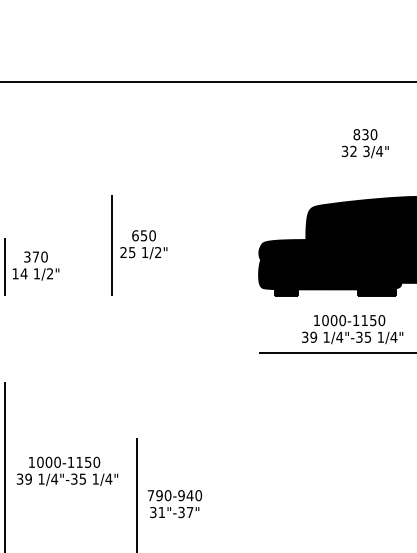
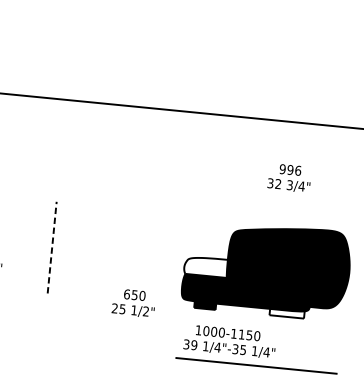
text: (365, 134) -> (290, 169), 830 -> 996
text: (143, 244) -> (133, 302), moved
line: (112, 245) -> (52, 247), solid -> dashed
fill: (283, 249) -> (206, 266), removed
fill: (377, 292) -> (287, 313), removed
text: (352, 329) -> (229, 341), moved

